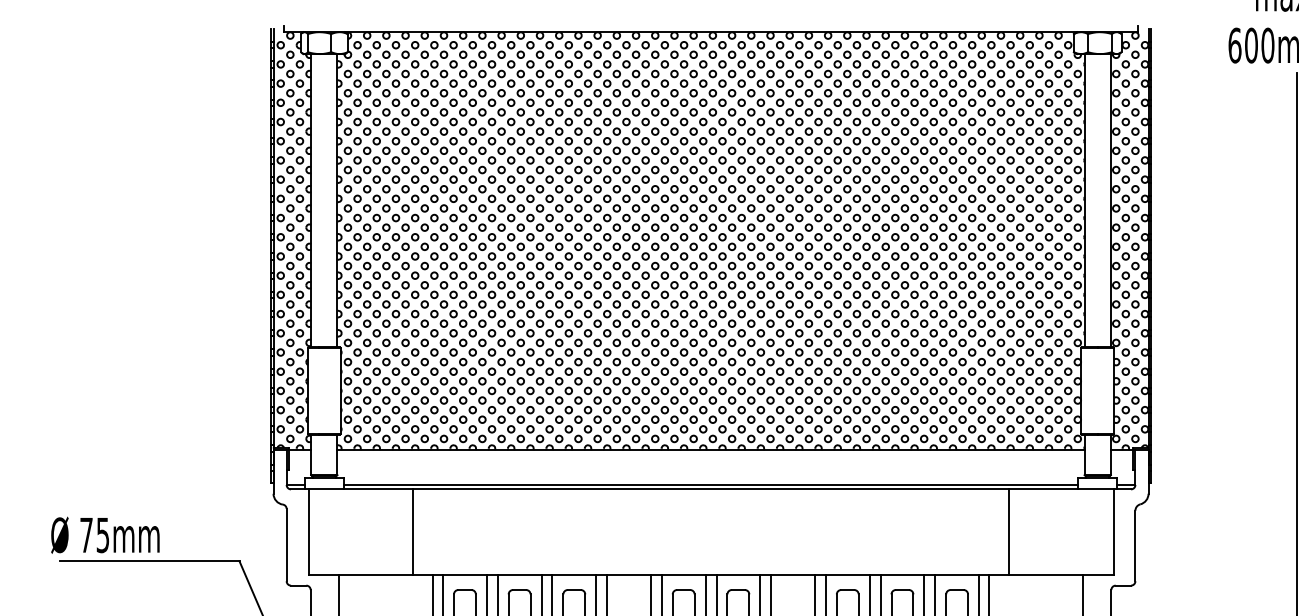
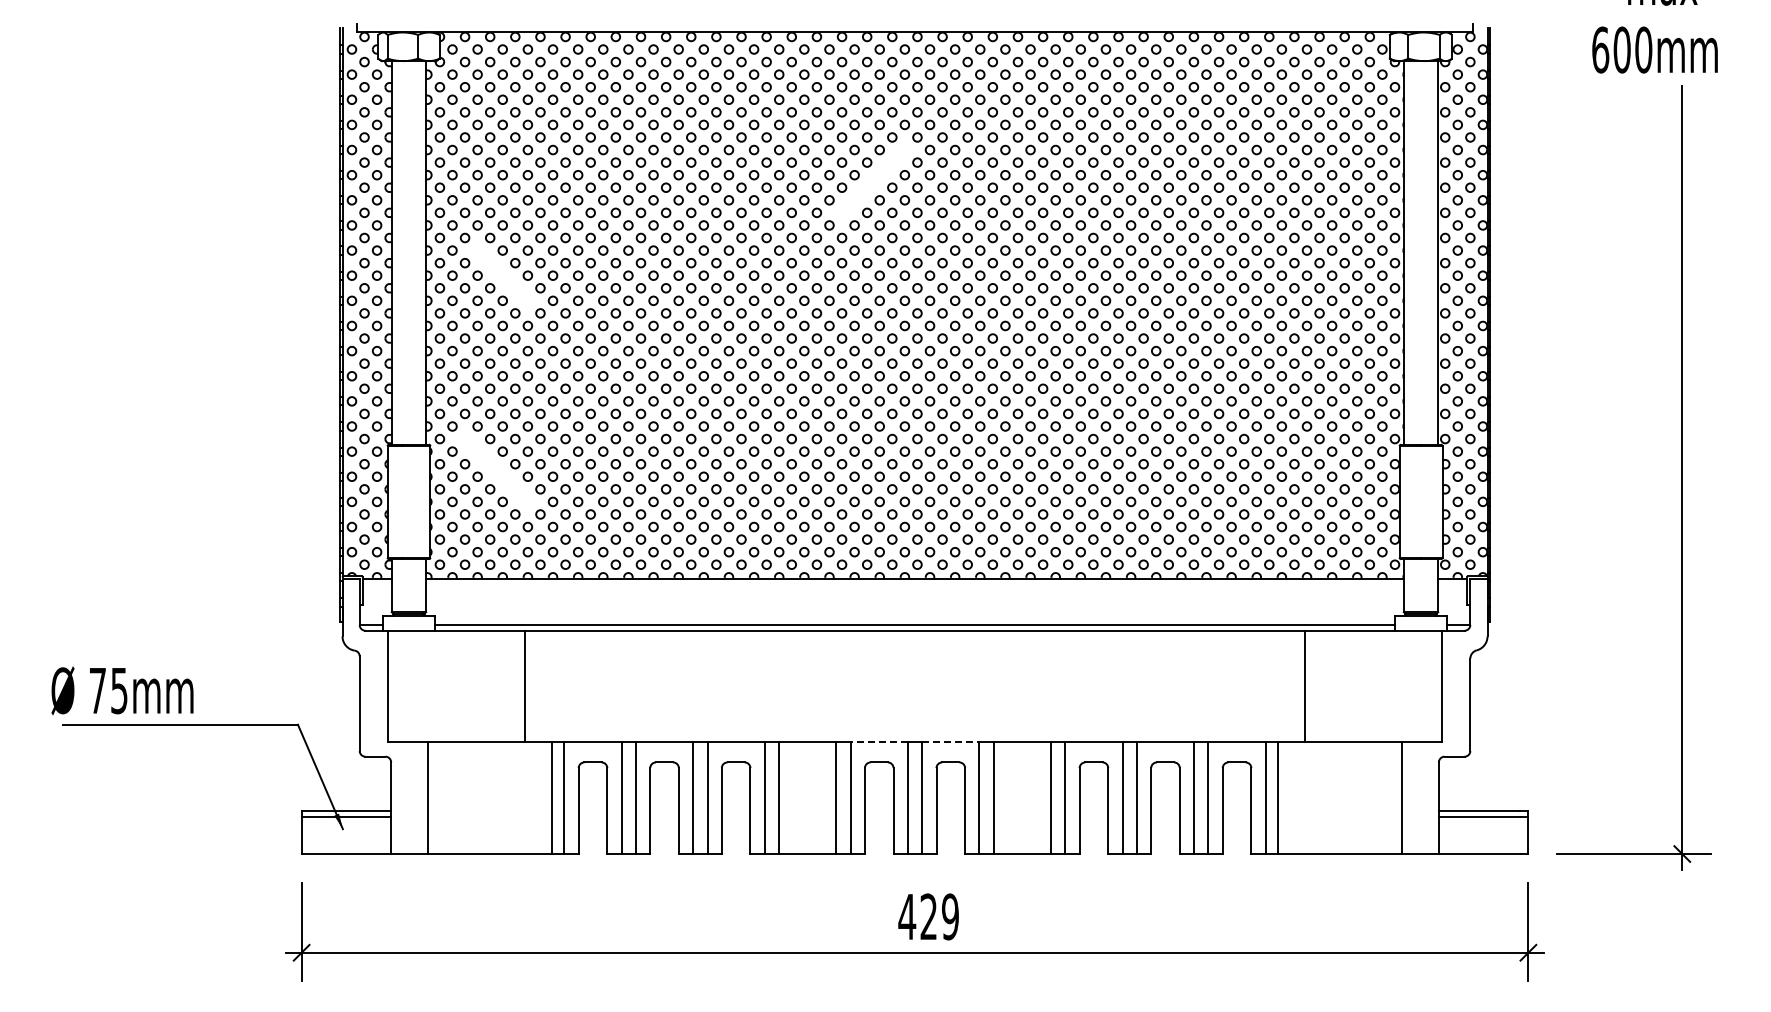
part: (678, 145) -> (872, 180), removed
part: (395, 217) -> (502, 275), removed
part: (391, 366) -> (496, 470), removed
line: (683, 574) -> (879, 742), solid -> dashed
line: (738, 574) -> (950, 742), solid -> dashed

